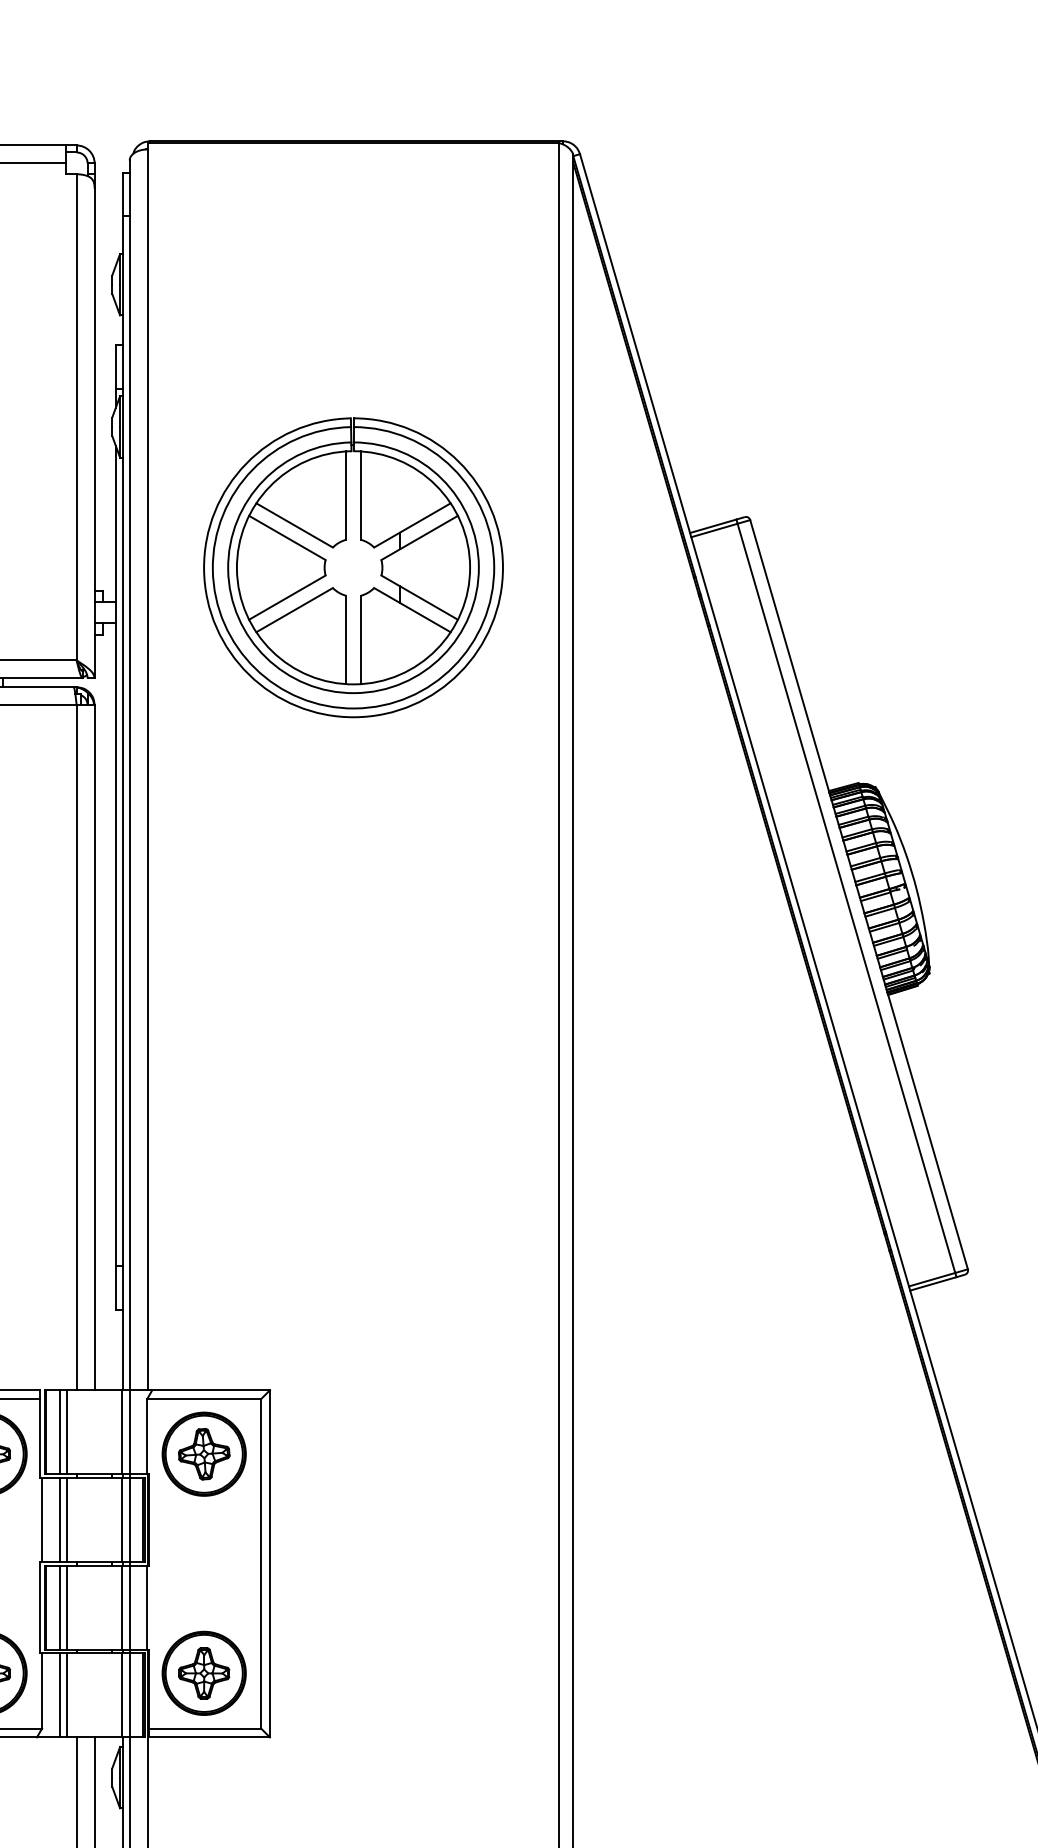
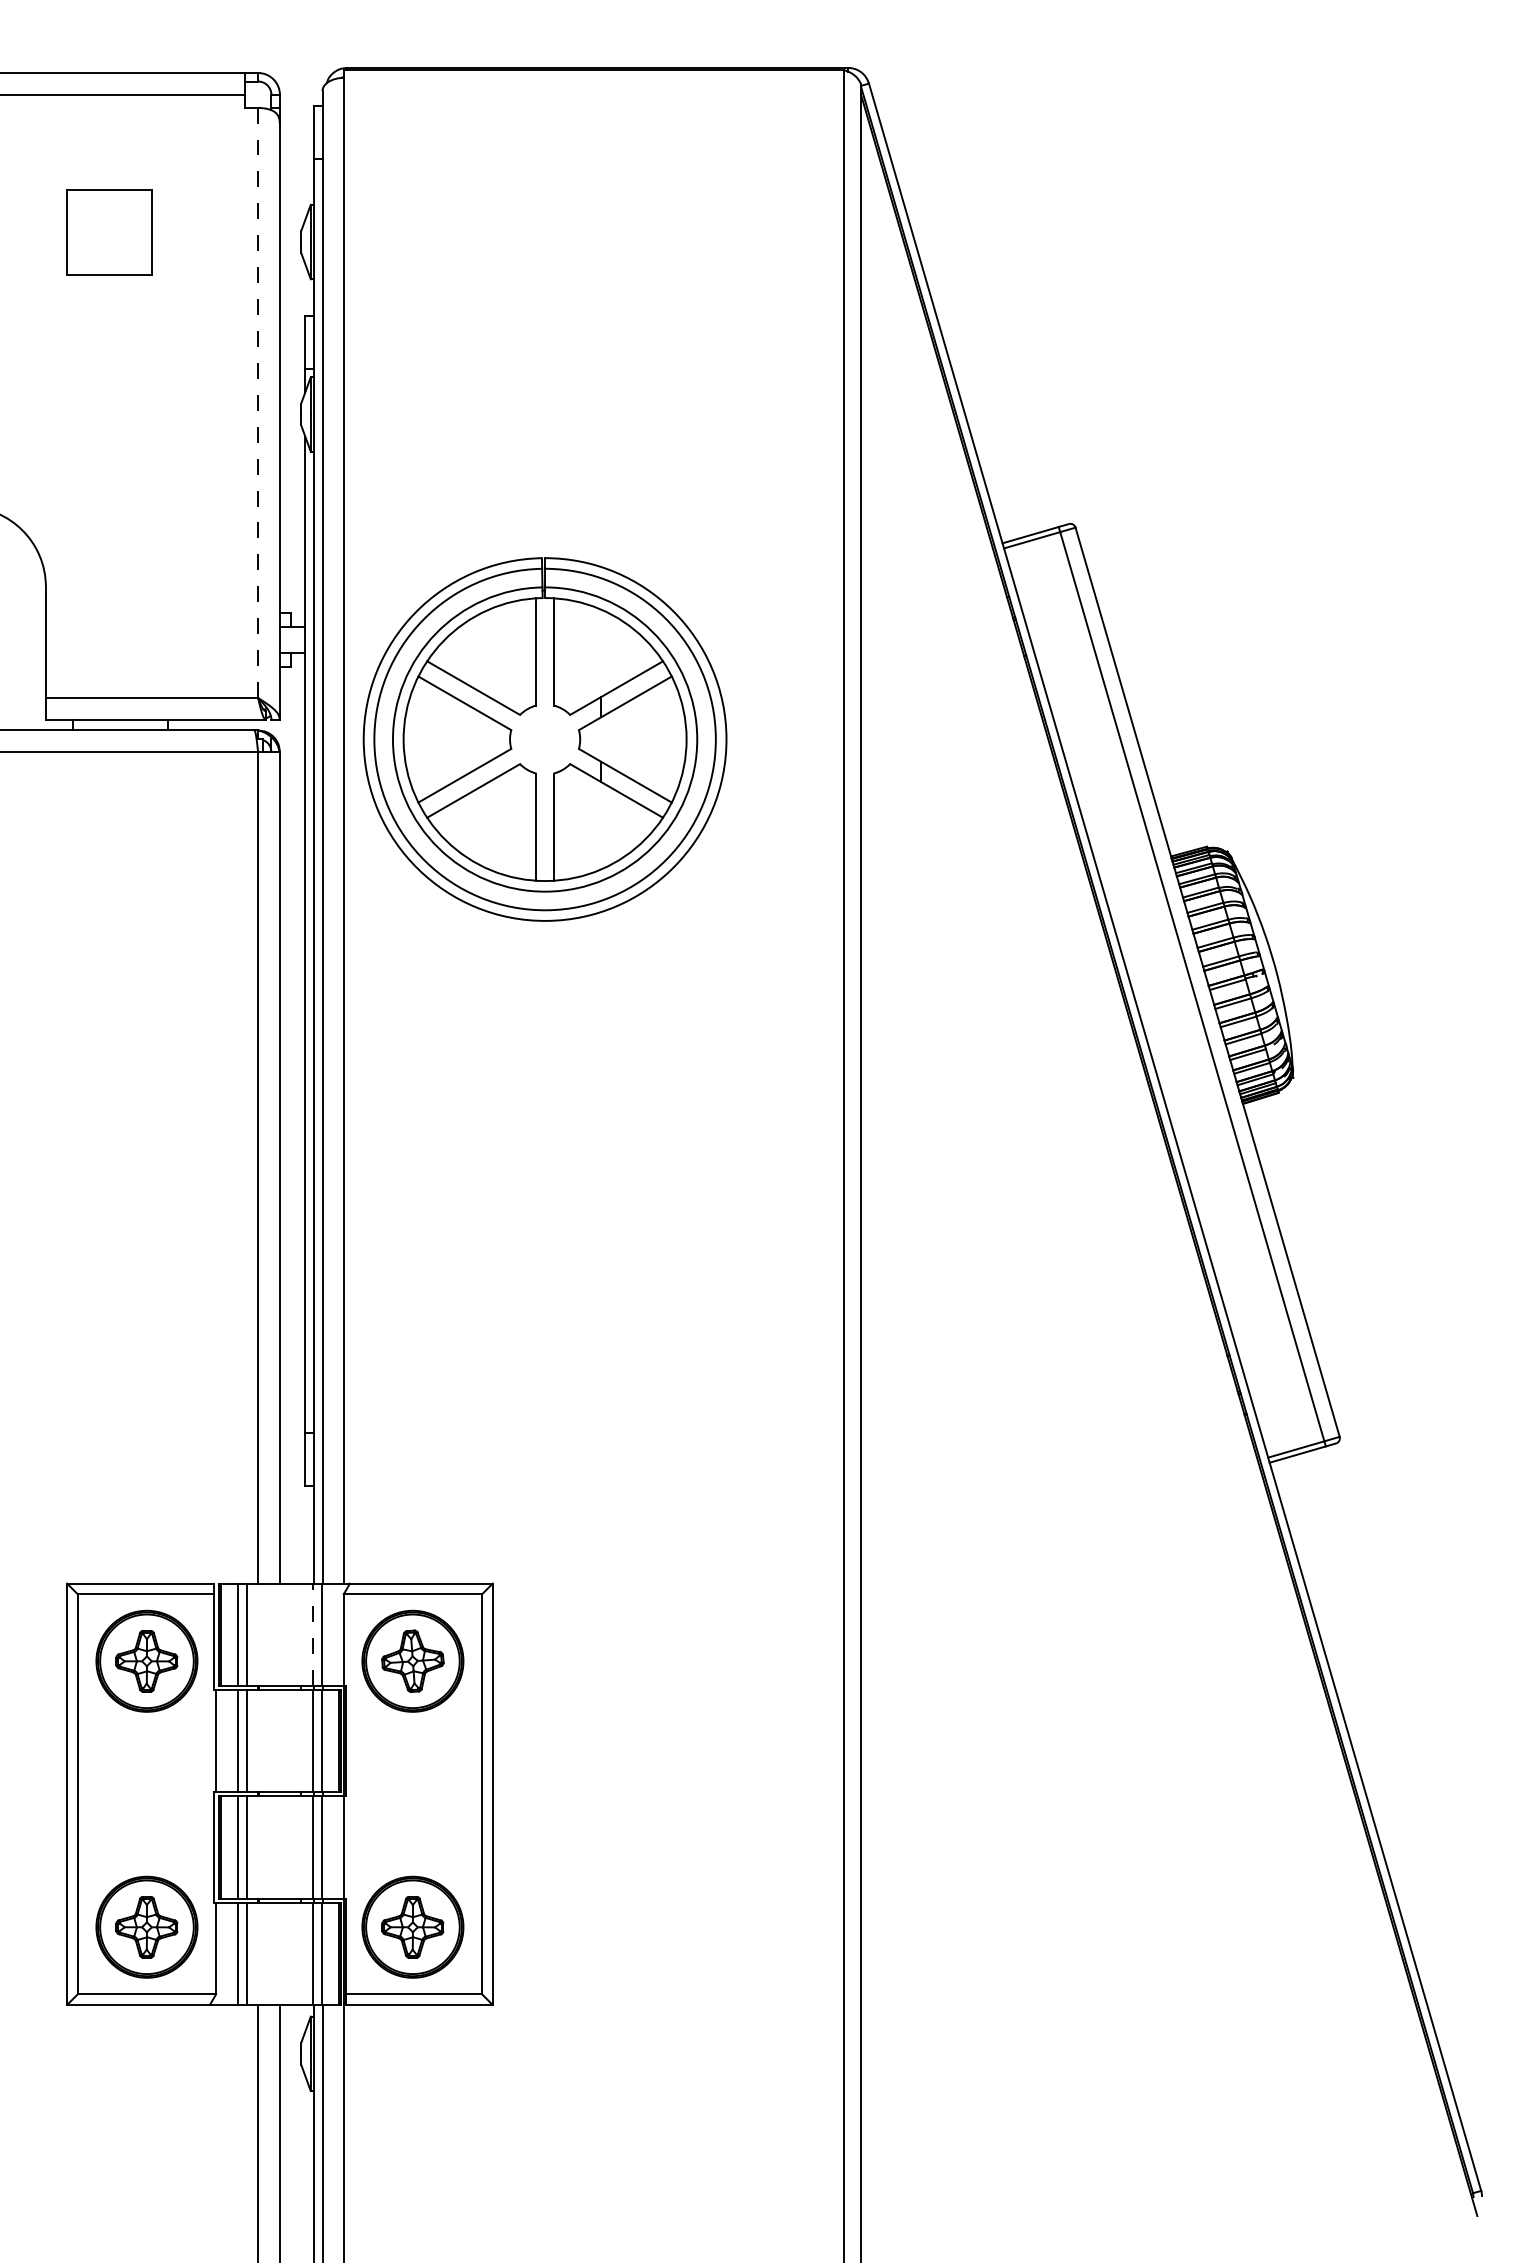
line: (76, 416) -> (258, 402), solid -> dashed
part: (353, 567) -> (544, 739), moved
line: (122, 1432) -> (313, 1634), solid -> dashed

